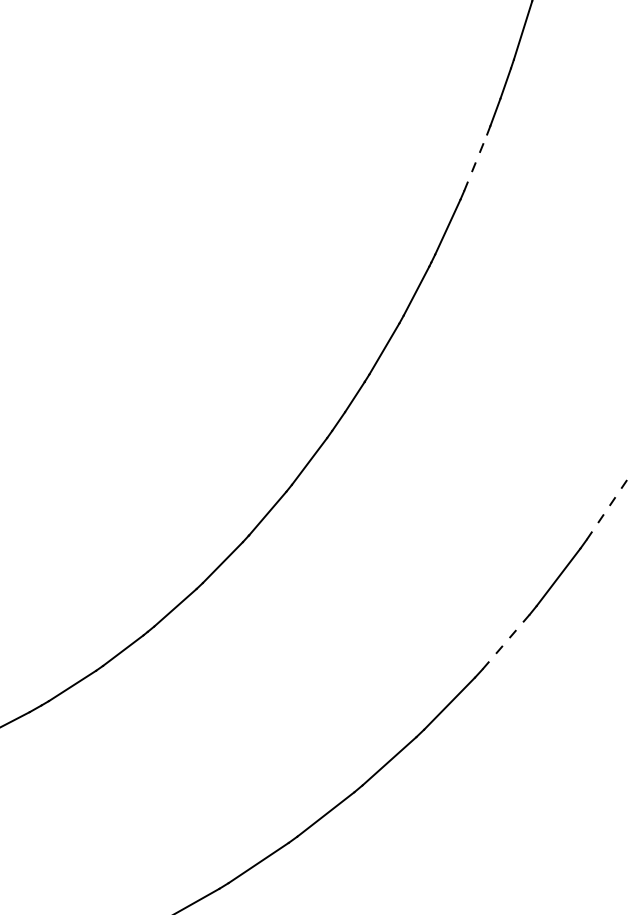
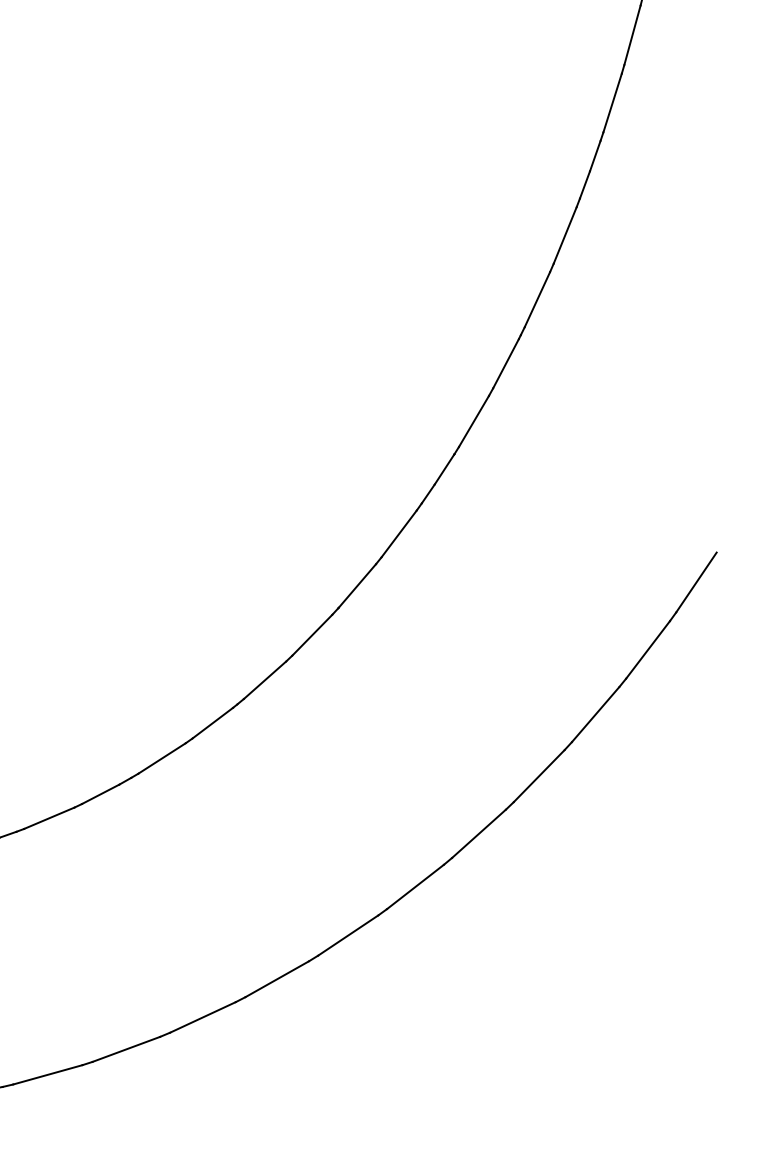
line: (475, 162) -> (565, 235), dashed -> solid
line: (606, 509) -> (696, 582), dashed -> solid
line: (505, 641) -> (595, 714), dashed -> solid

